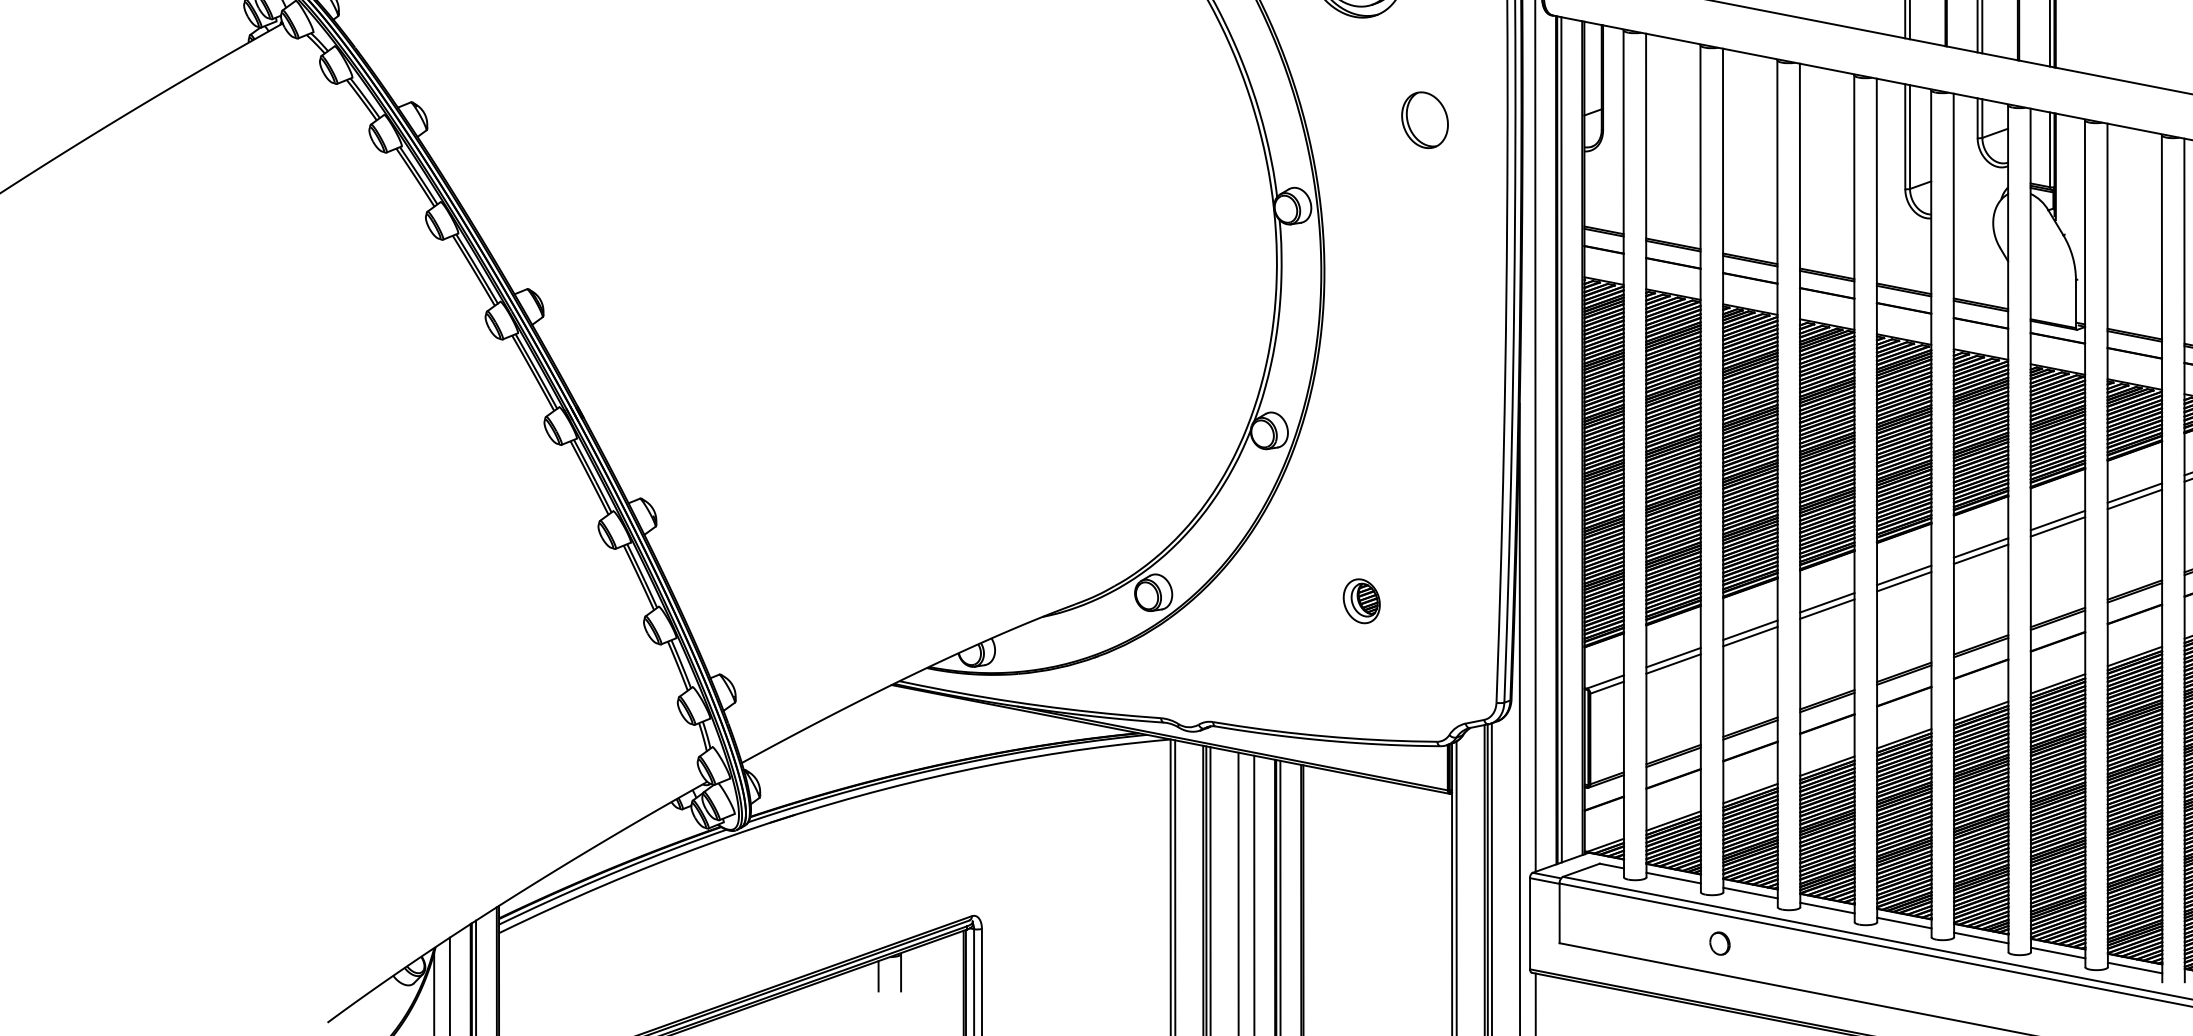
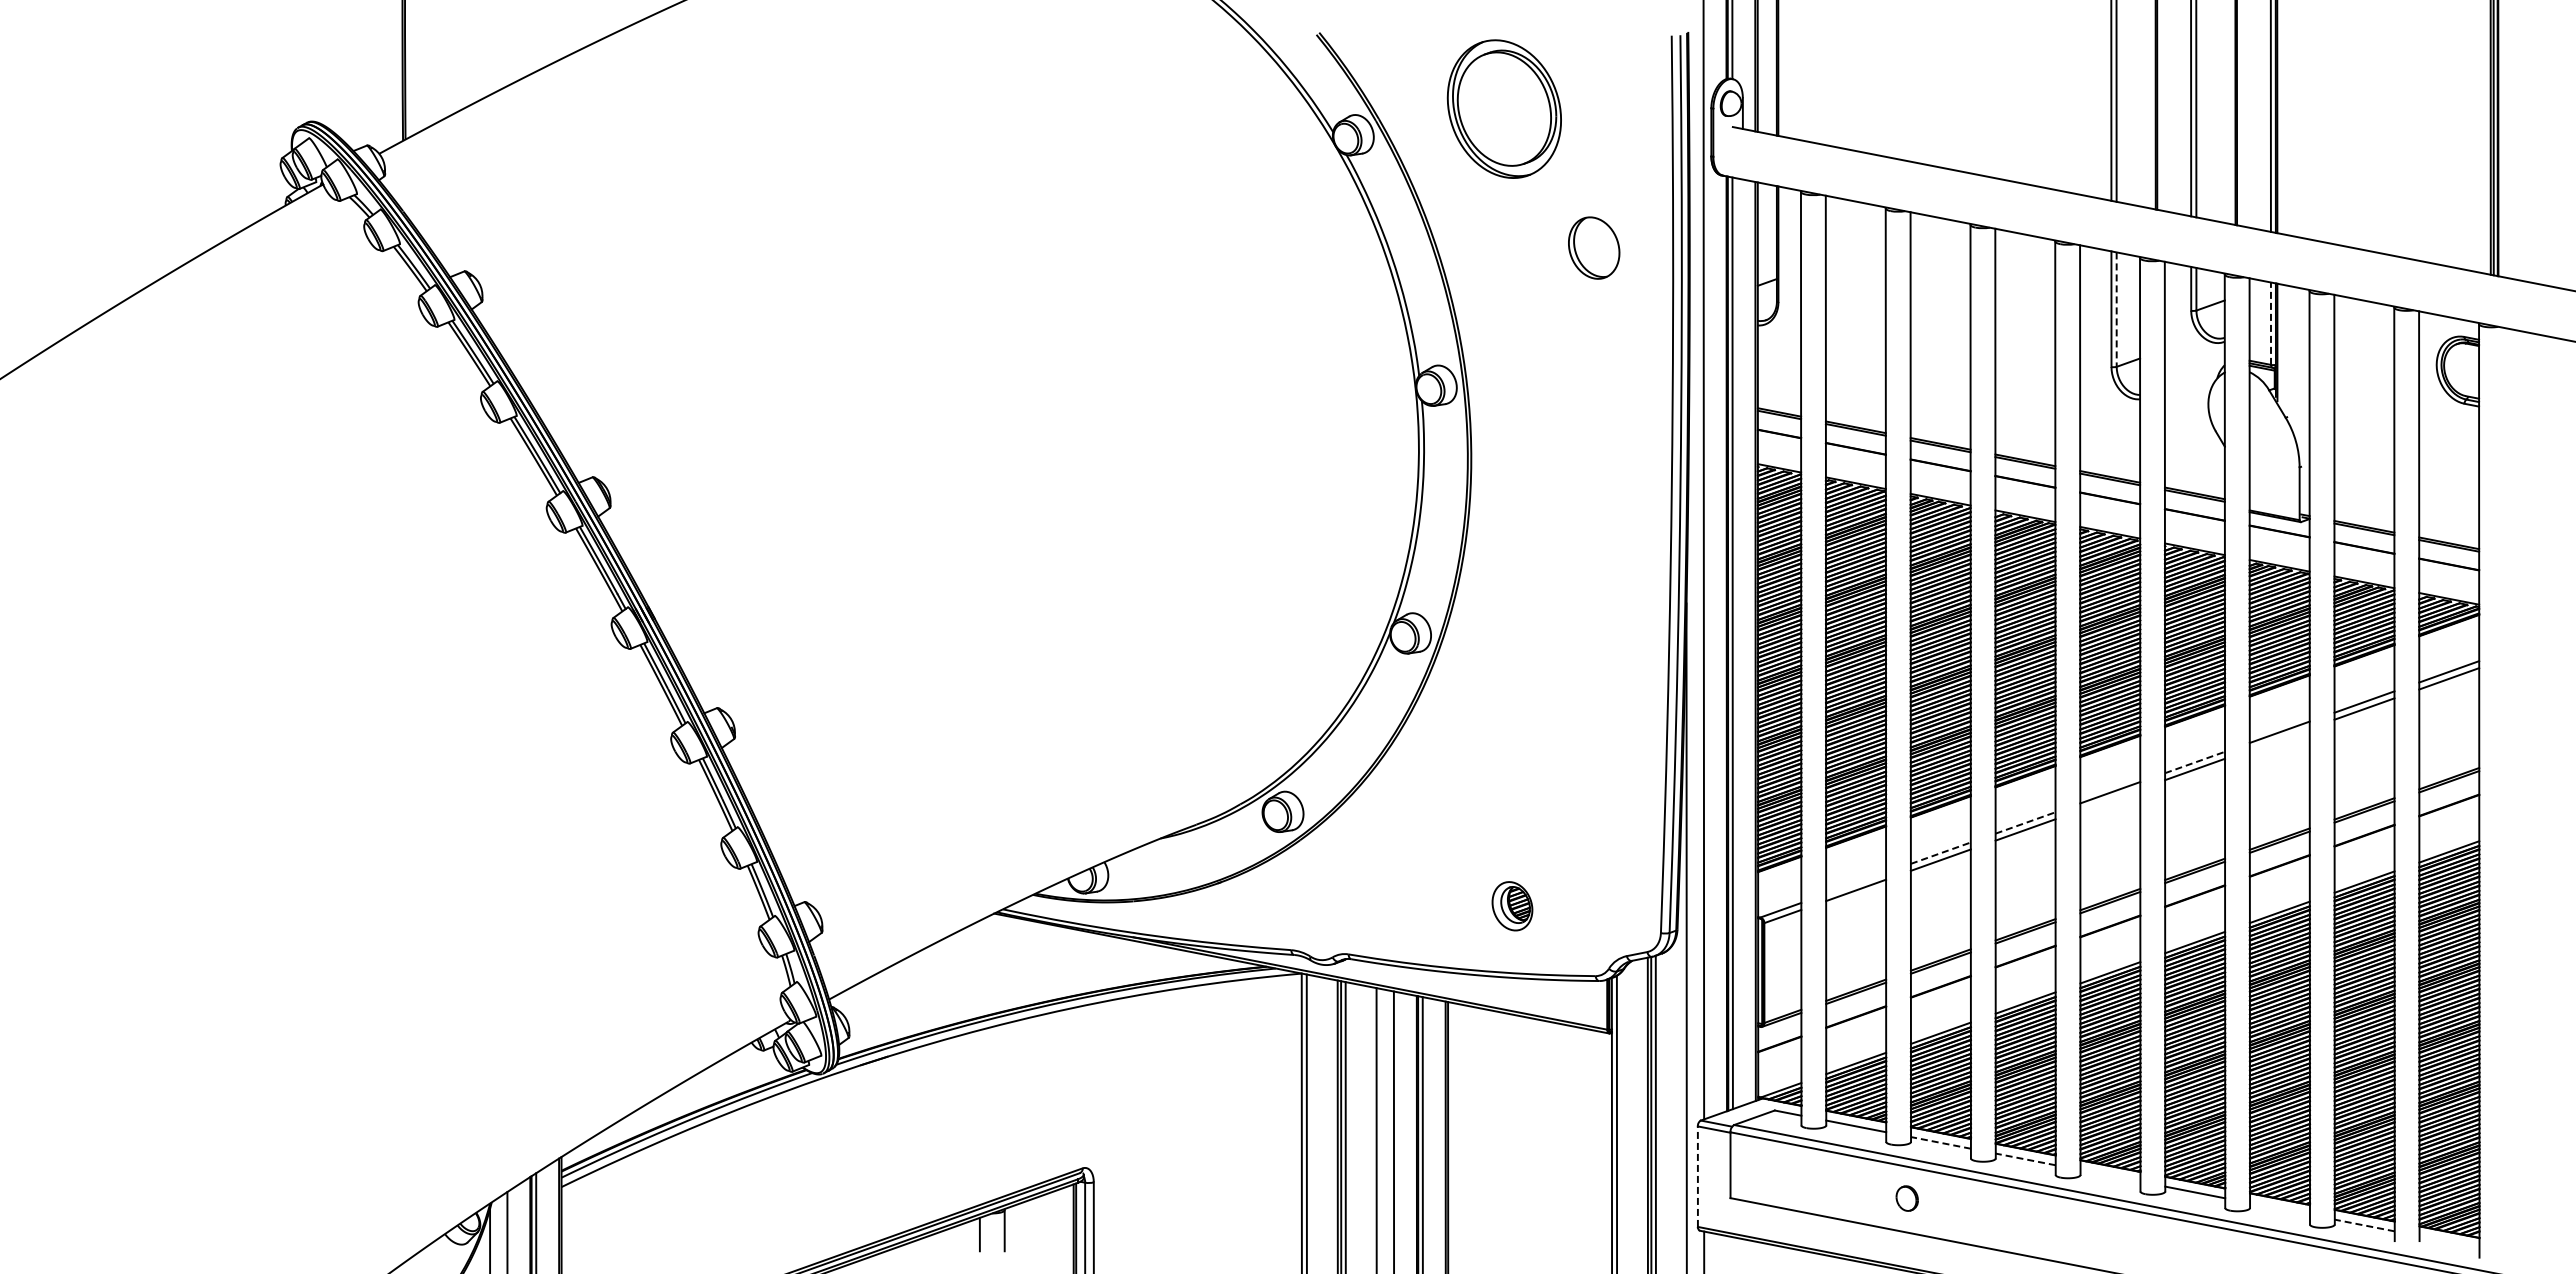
part: (1425, 119) -> (1594, 247), moved
line: (1909, 137) -> (2116, 310), solid -> dashed
line: (2049, 149) -> (2270, 323), solid -> dashed
line: (2057, 526) -> (2279, 738), removed
line: (1981, 547) -> (2195, 762), solid -> dashed
line: (1904, 581) -> (2110, 799), removed
part: (1361, 601) -> (1512, 906), moved
line: (1827, 602) -> (2025, 822), solid -> dashed
line: (1750, 630) -> (1940, 853), solid -> dashed
line: (1673, 657) -> (1856, 883), removed
line: (1750, 892) -> (1940, 1142), solid -> dashed
line: (1827, 908) -> (2025, 1159), solid -> dashed
line: (1904, 922) -> (2110, 1175), removed
line: (1529, 923) -> (1697, 1176), solid -> dashed
line: (2057, 952) -> (2279, 1208), removed
line: (2134, 968) -> (2364, 1225), solid -> dashed

